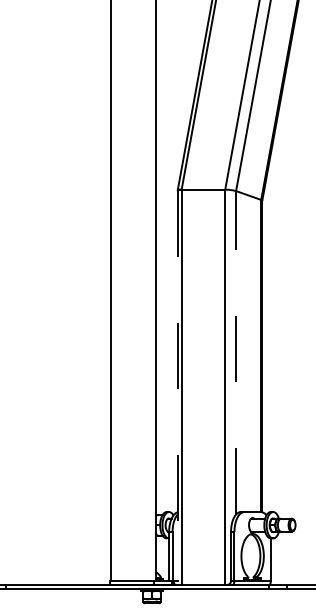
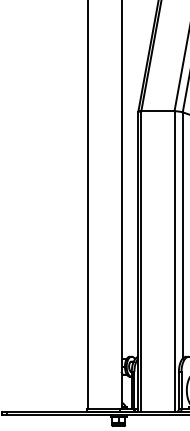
line: (236, 352) -> (183, 235), dashed -> solid
line: (177, 387) -> (138, 261), dashed -> solid

